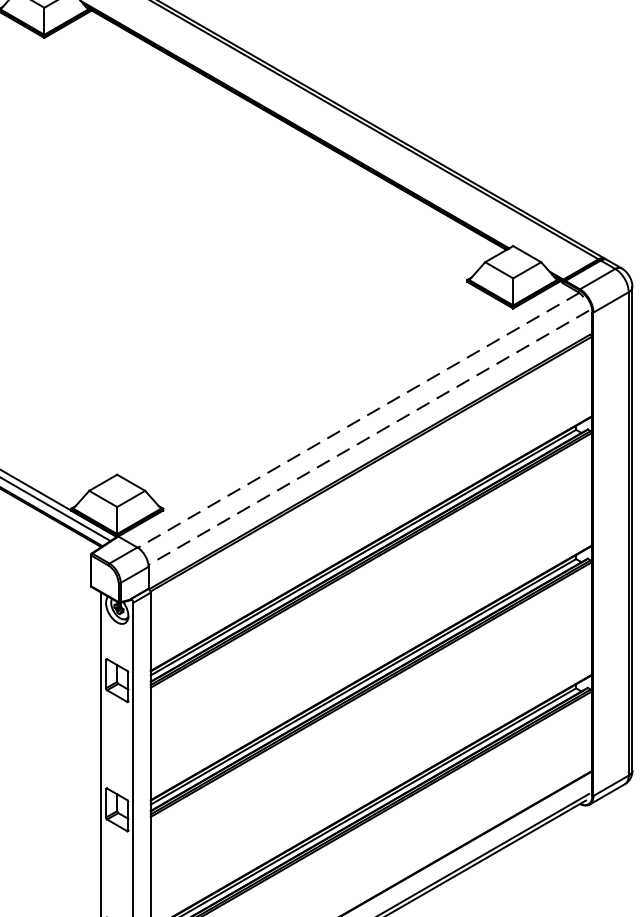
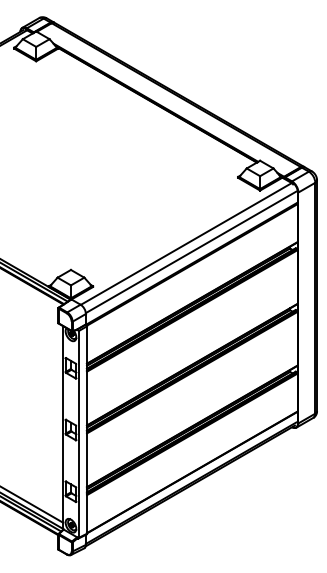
line: (359, 421) -> (186, 244), dashed -> solid
line: (367, 438) -> (190, 252), dashed -> solid

